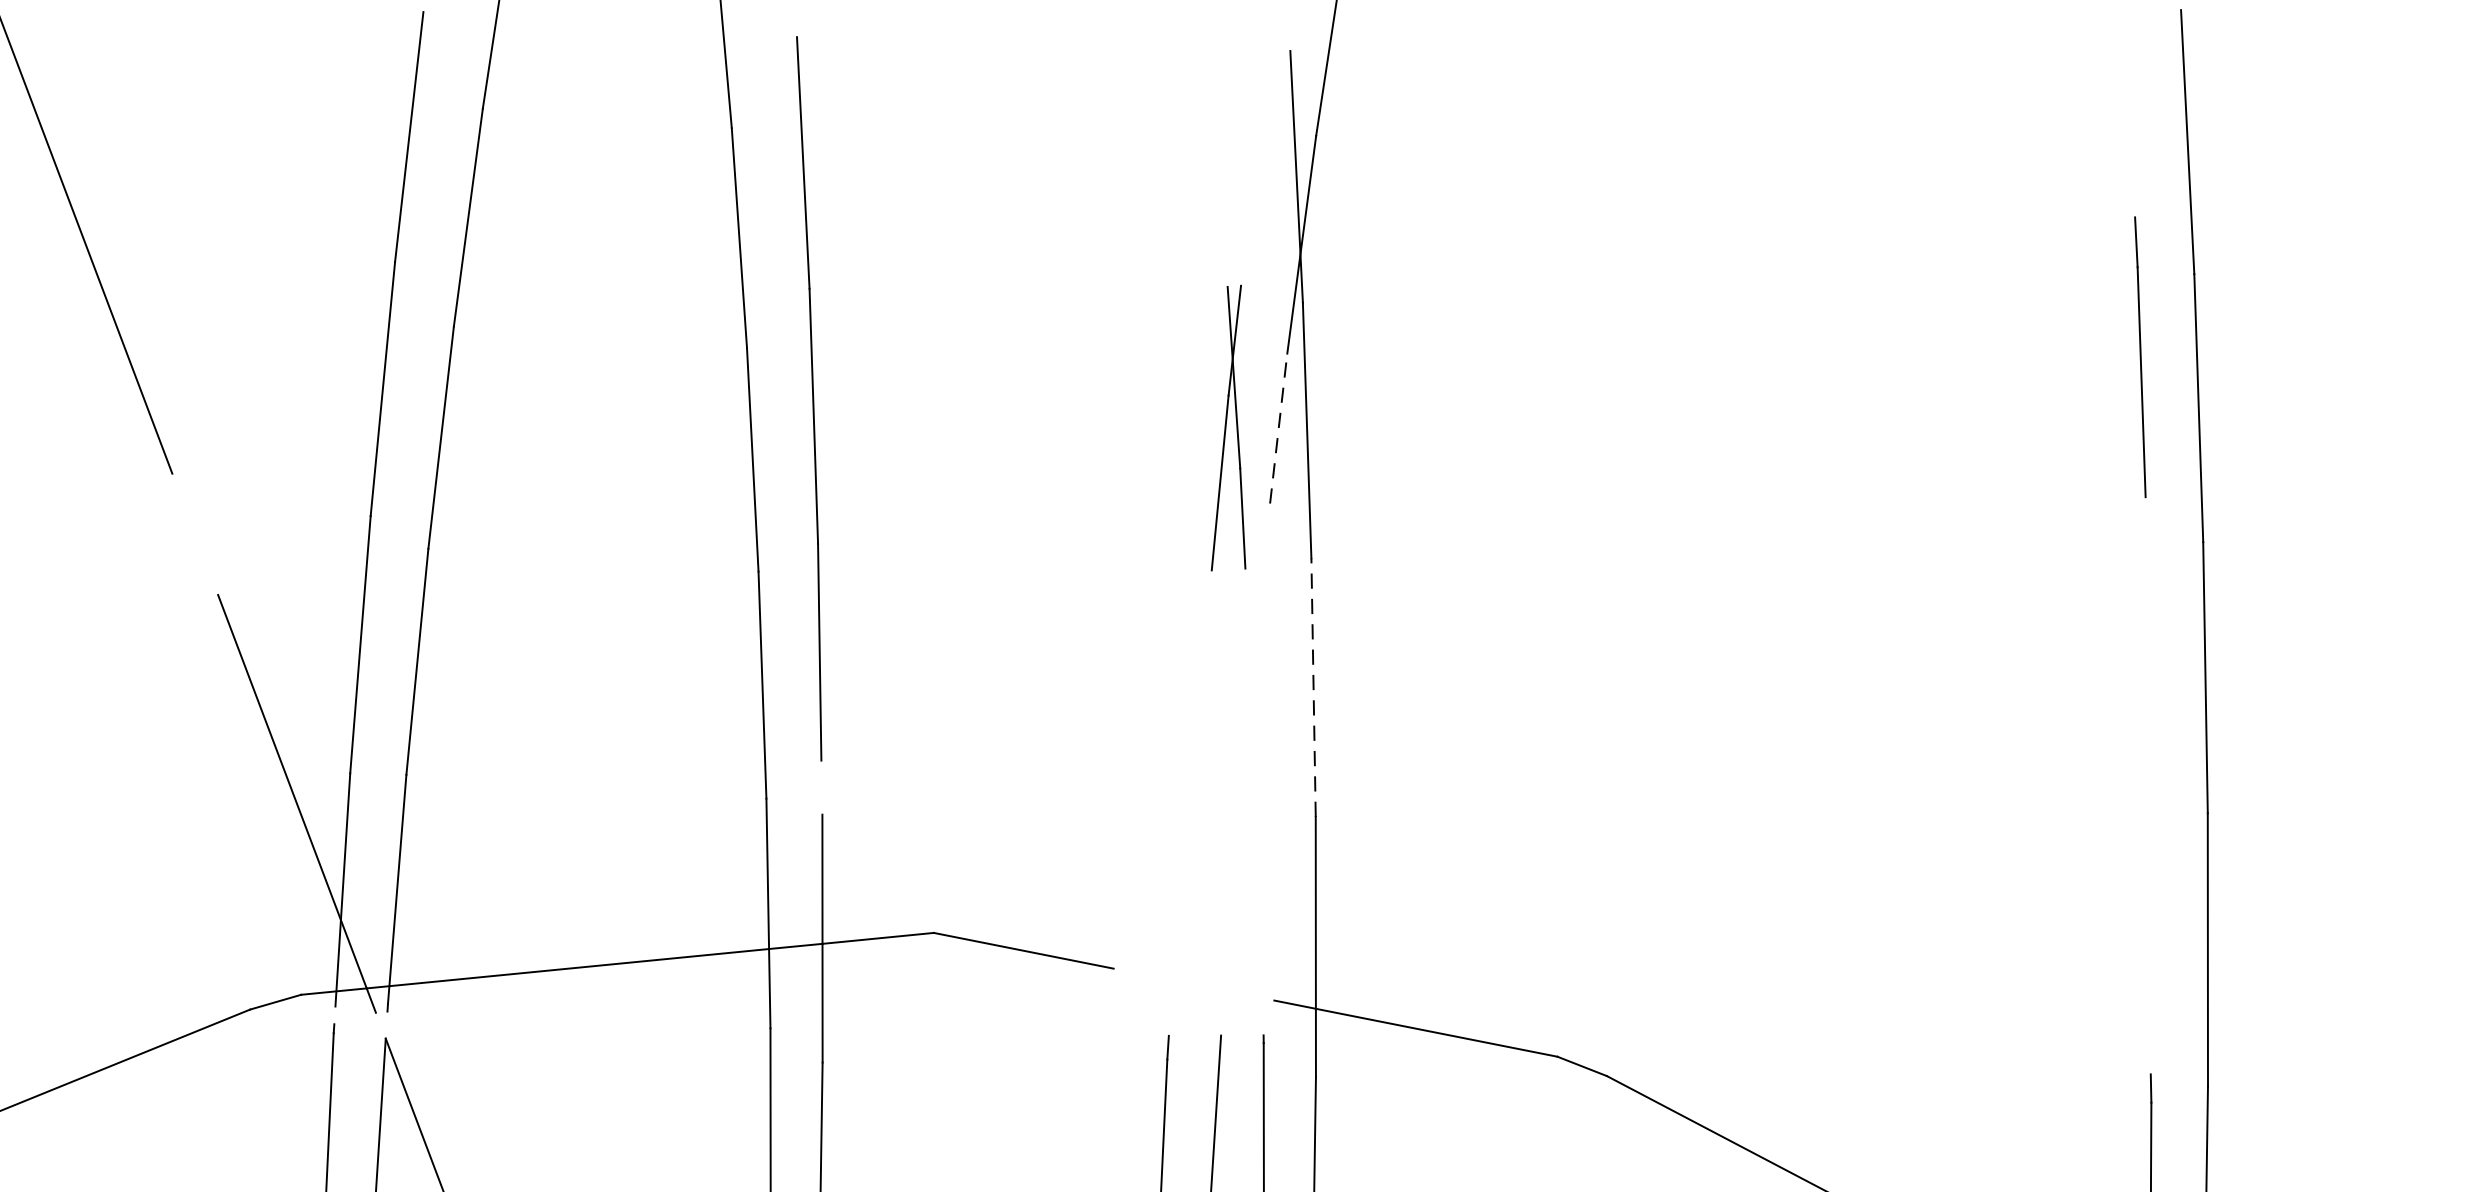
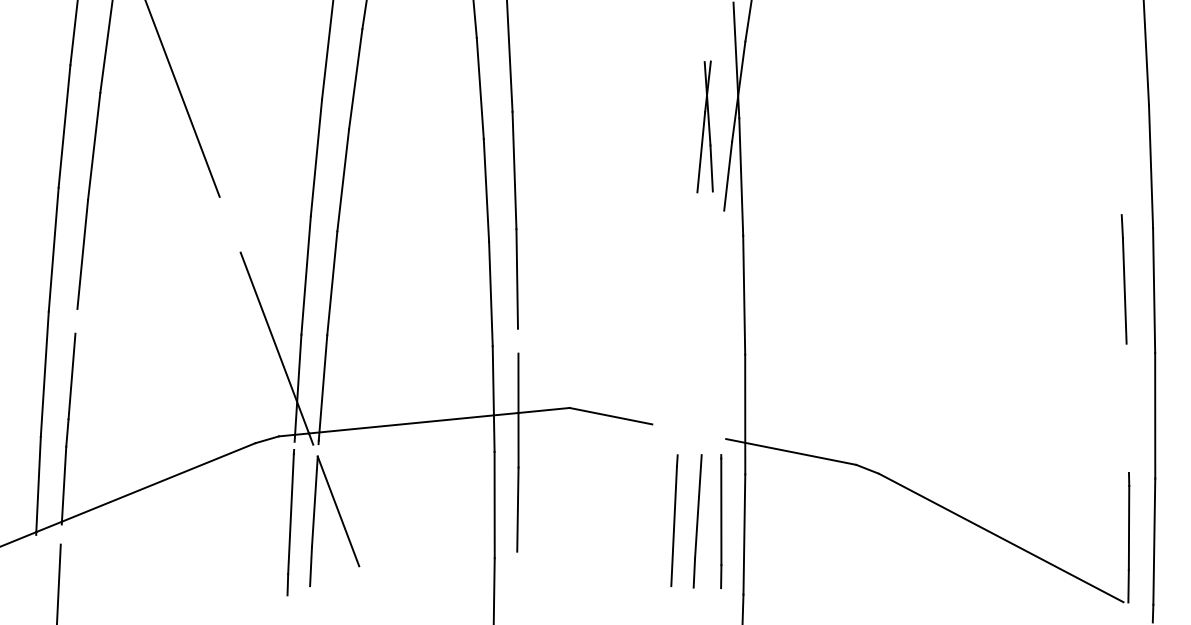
line: (2138, 357) -> (1123, 279), moved
part: (1227, 427) -> (704, 126), moved
line: (1279, 429) -> (728, 176), dashed -> solid
line: (1314, 686) -> (744, 294), dashed -> solid

